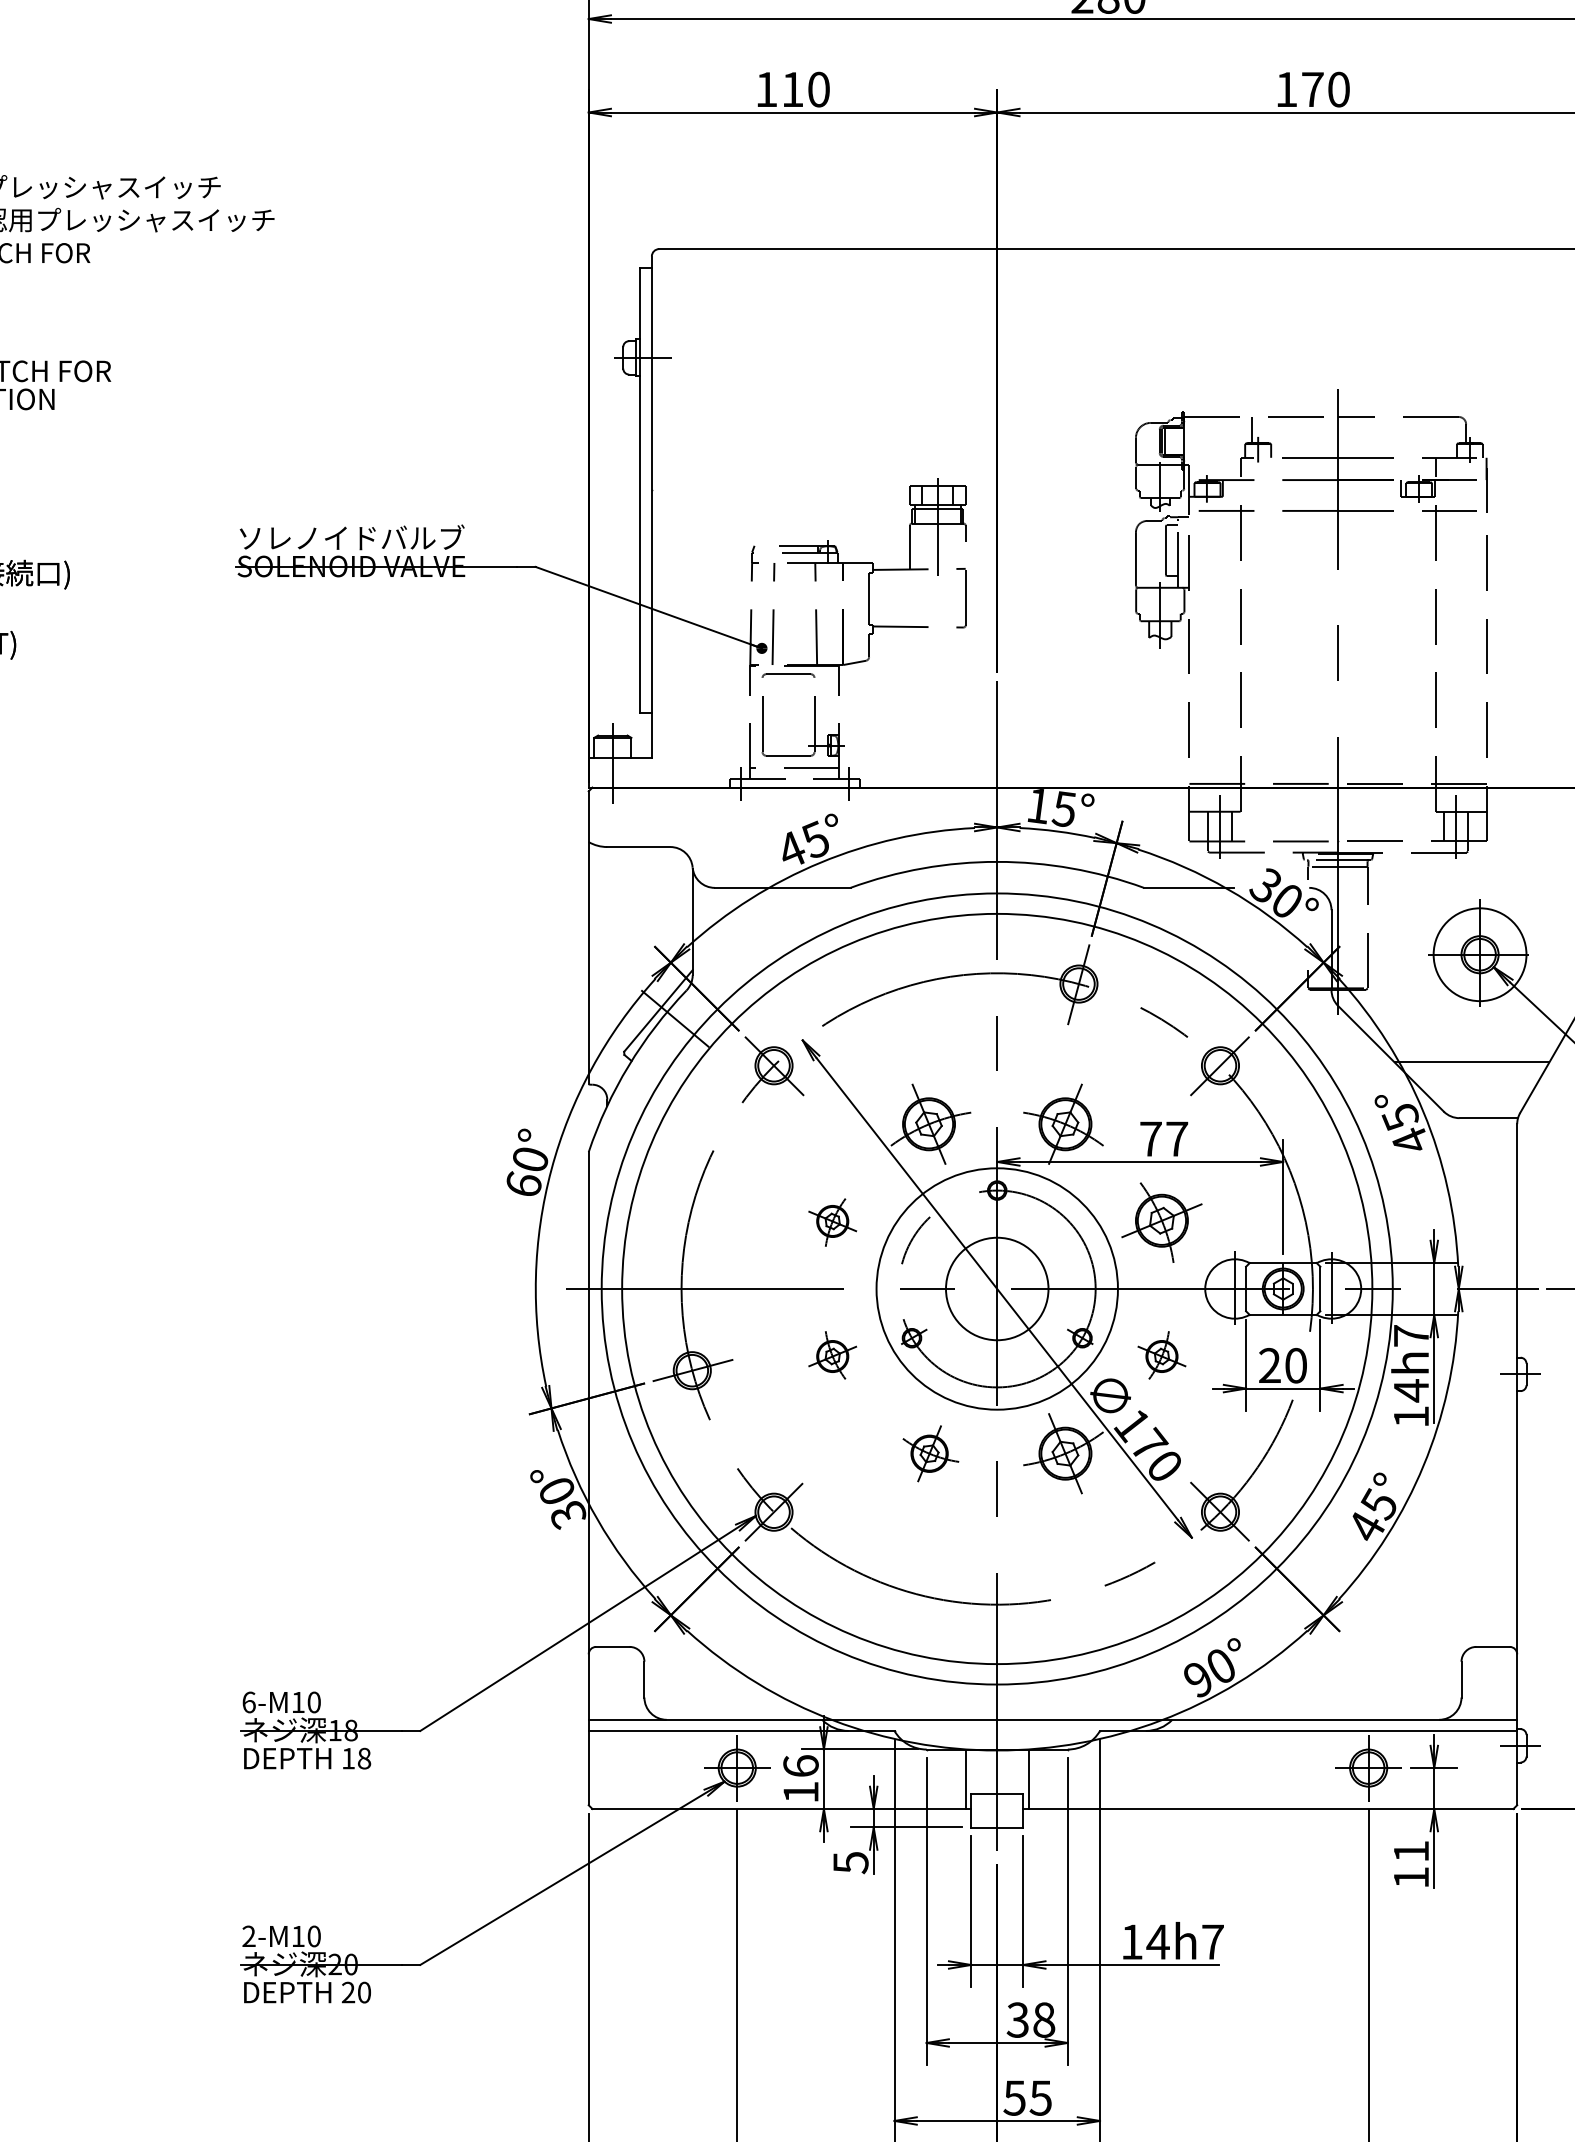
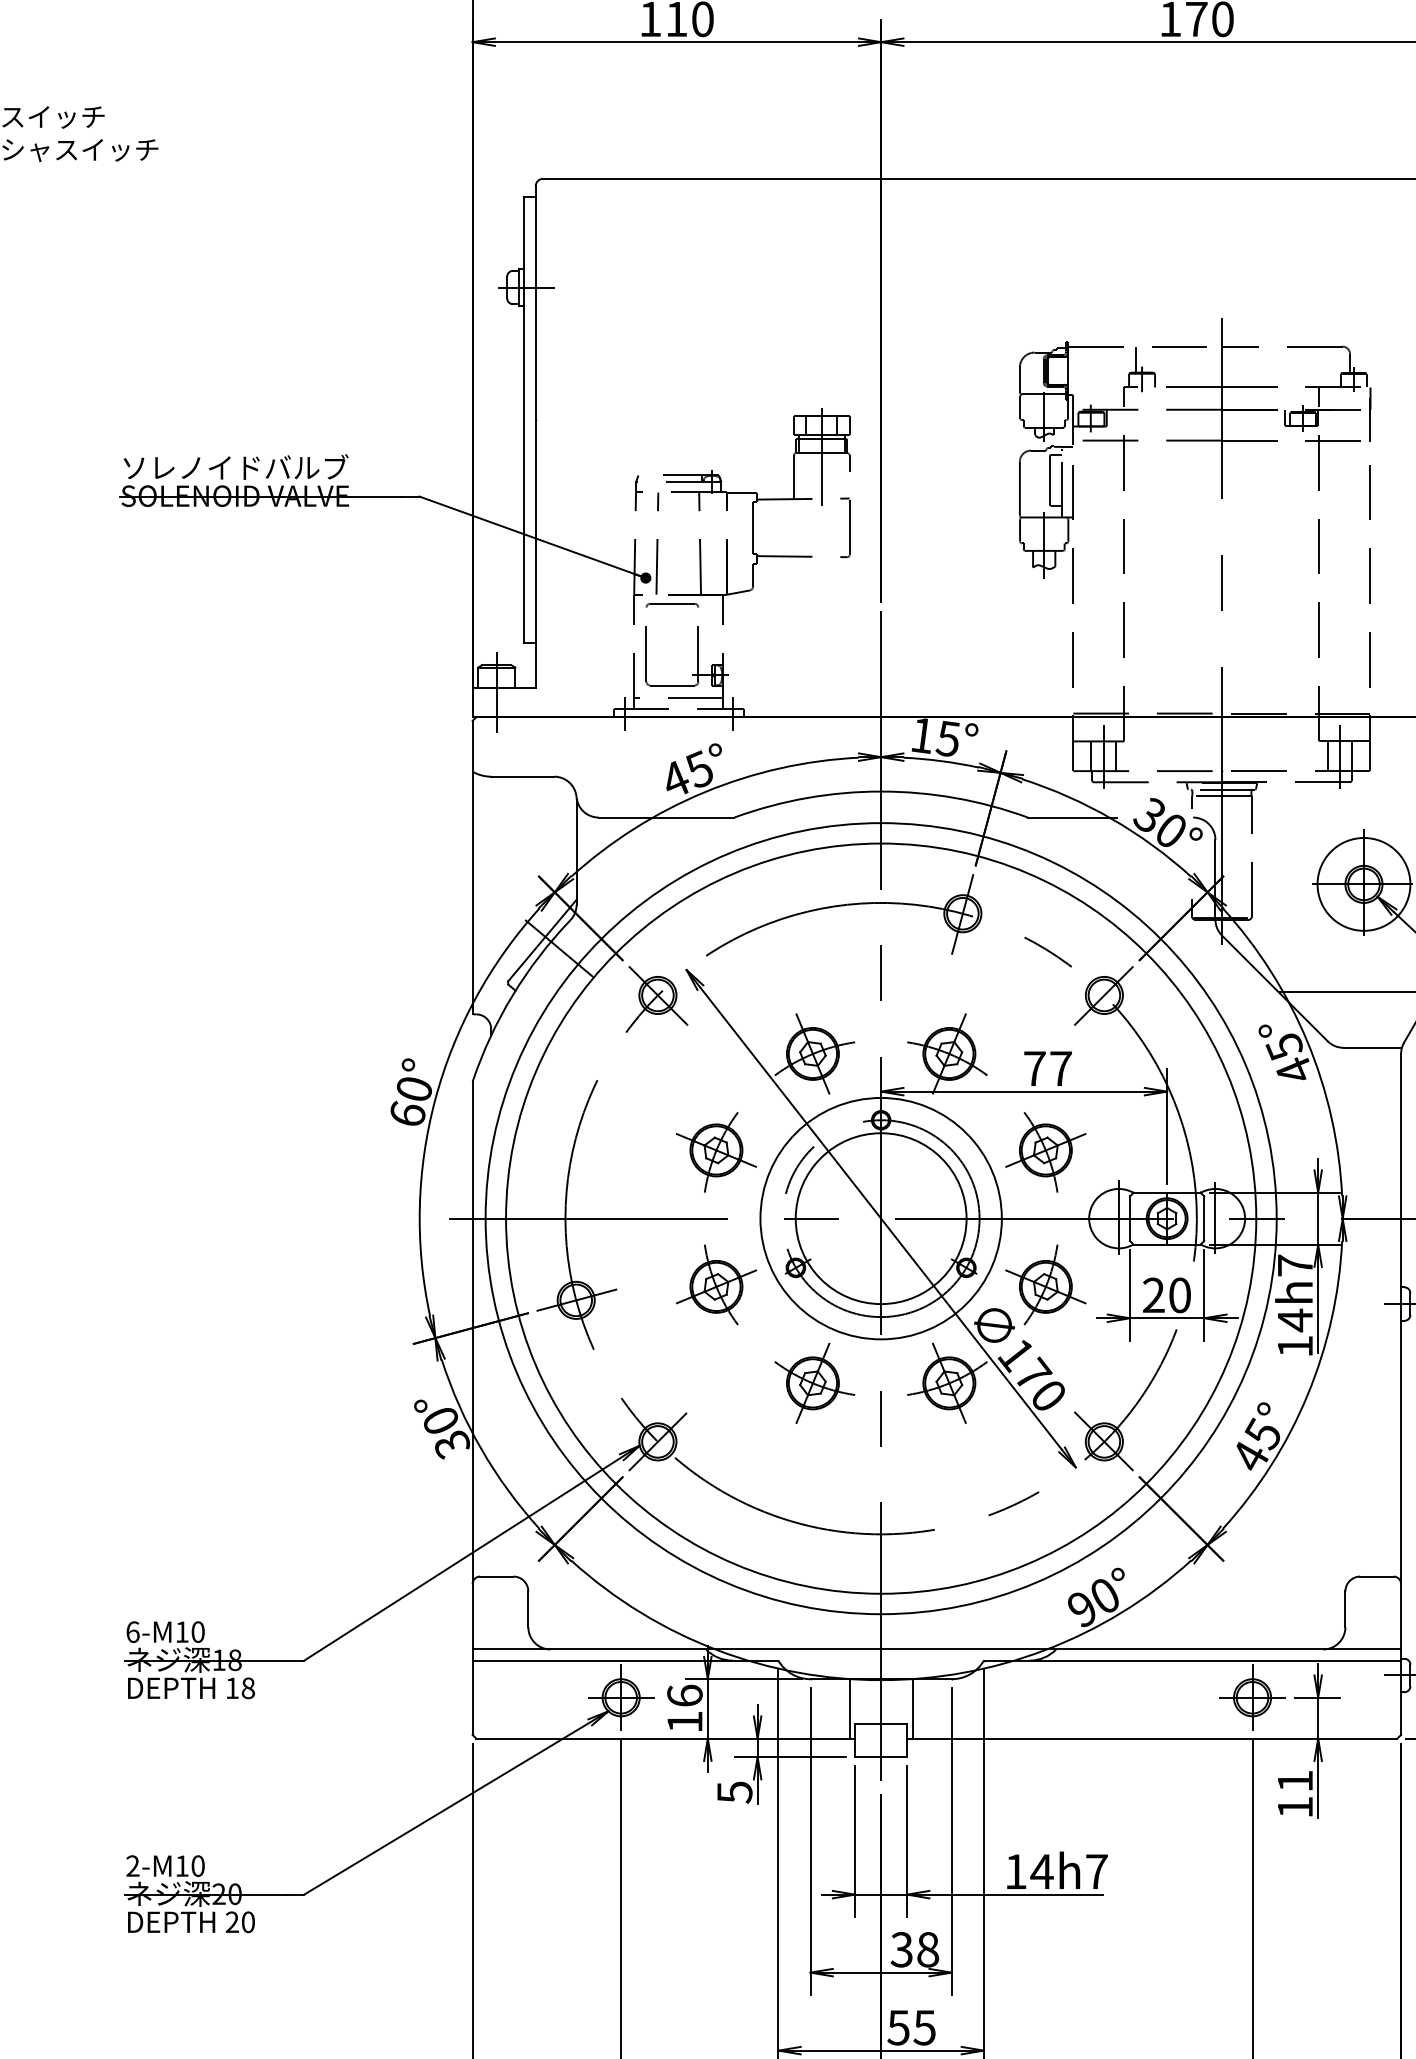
part: (832, 1222) -> (716, 1152), size x1.67
circle: (996, 1288) -> (880, 1218), size x1.67
part: (832, 1355) -> (716, 1285), size x1.67
part: (1161, 1355) -> (1045, 1285), size x1.67
part: (930, 1453) -> (814, 1383), size x1.43

